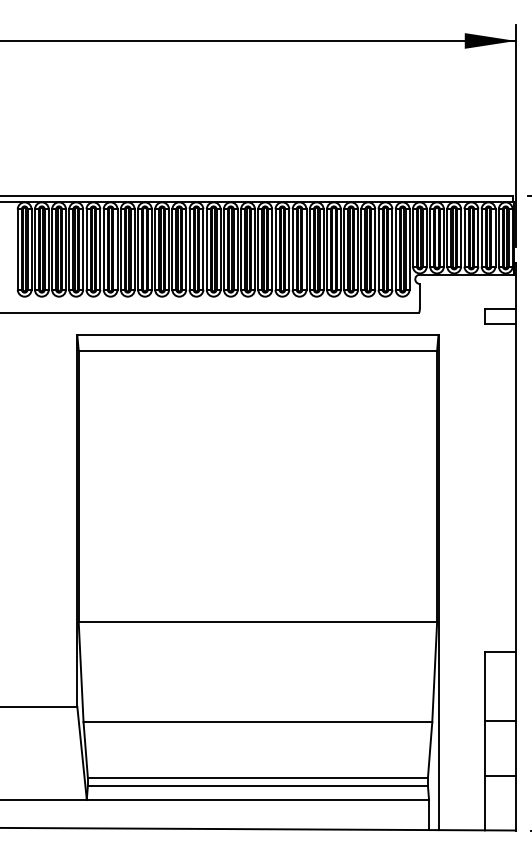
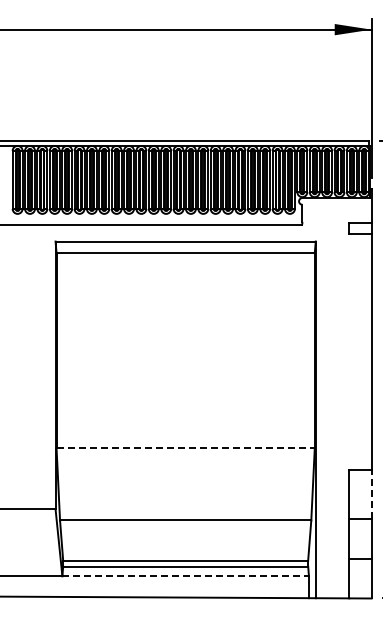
line: (259, 620) -> (186, 447), solid -> dashed
line: (515, 686) -> (371, 494), solid -> dashed
line: (259, 799) -> (186, 576), solid -> dashed

